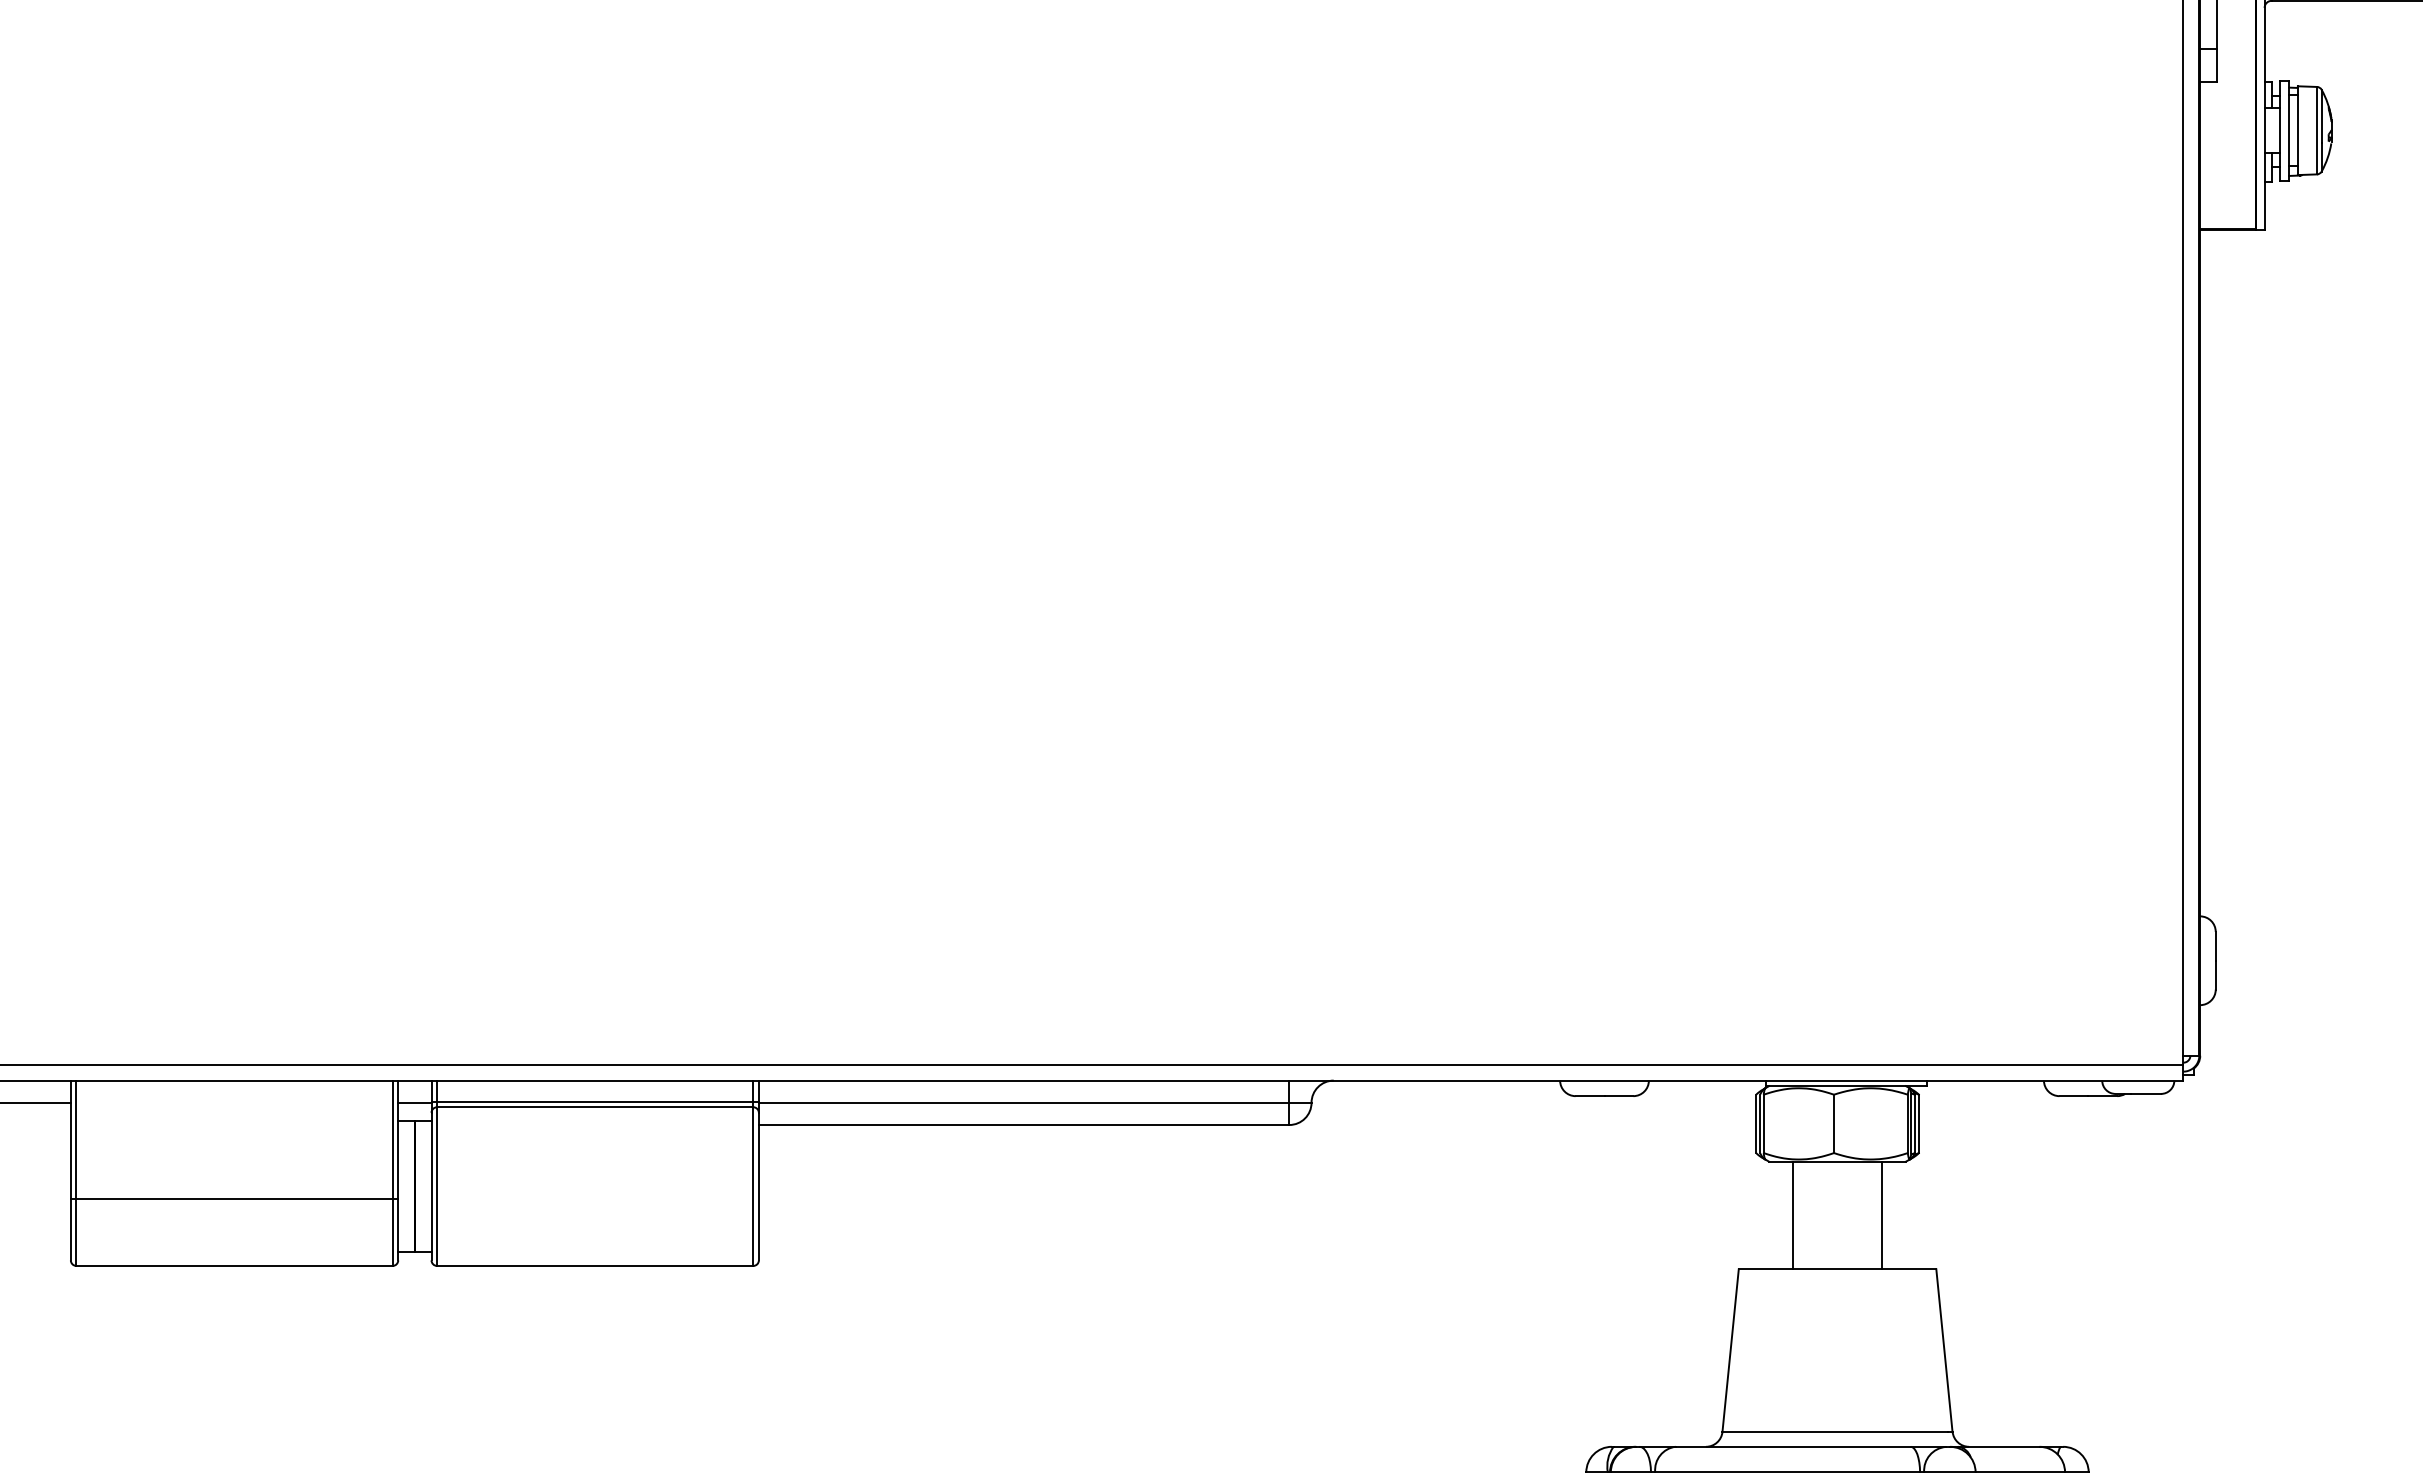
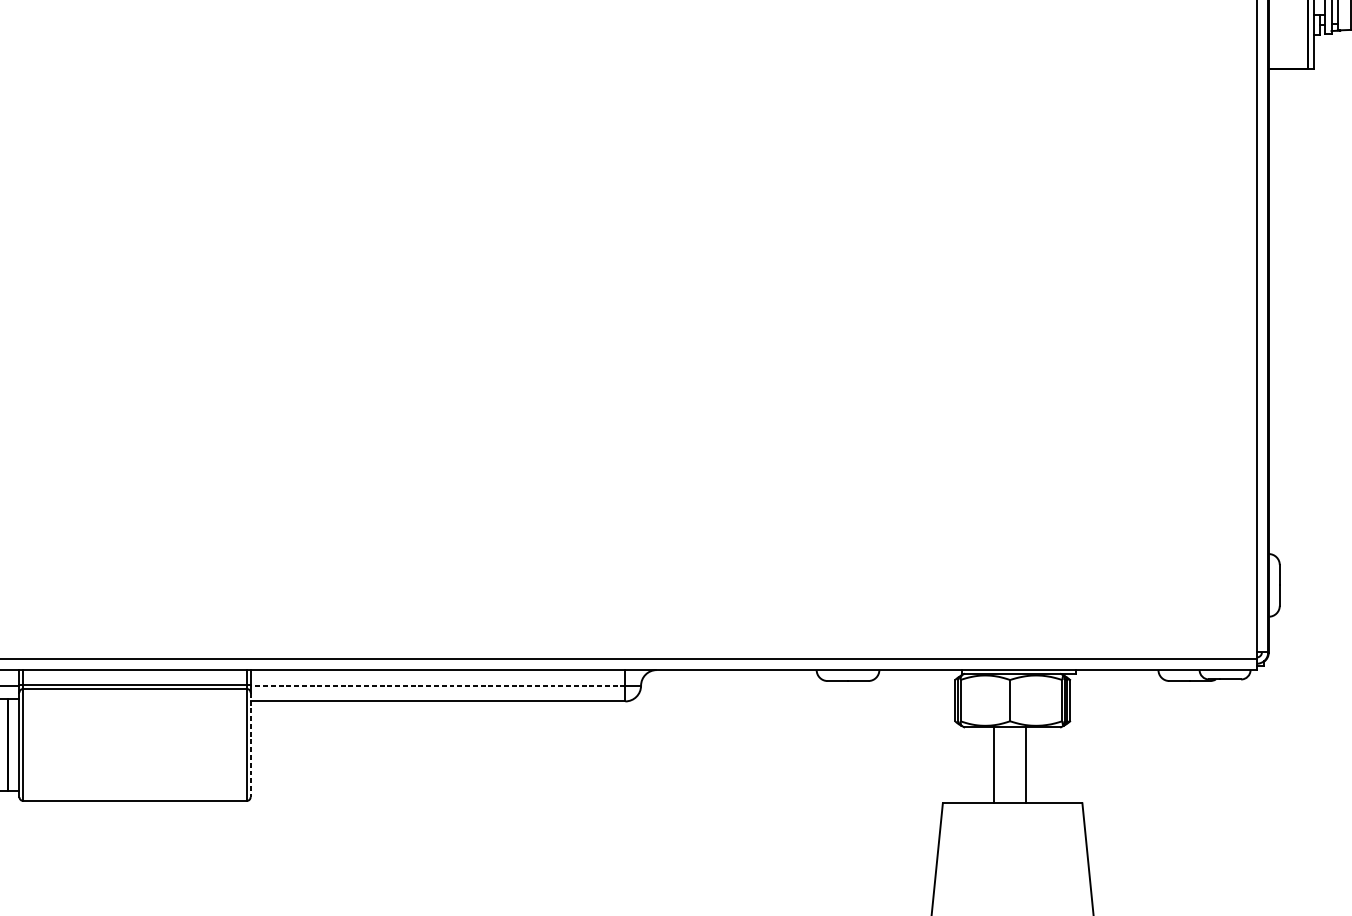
line: (1023, 1102) -> (437, 685), solid -> dashed
line: (758, 1186) -> (250, 744), solid -> dashed
line: (1793, 1215) -> (1026, 765), moved
line: (1881, 1215) -> (993, 765), moved

